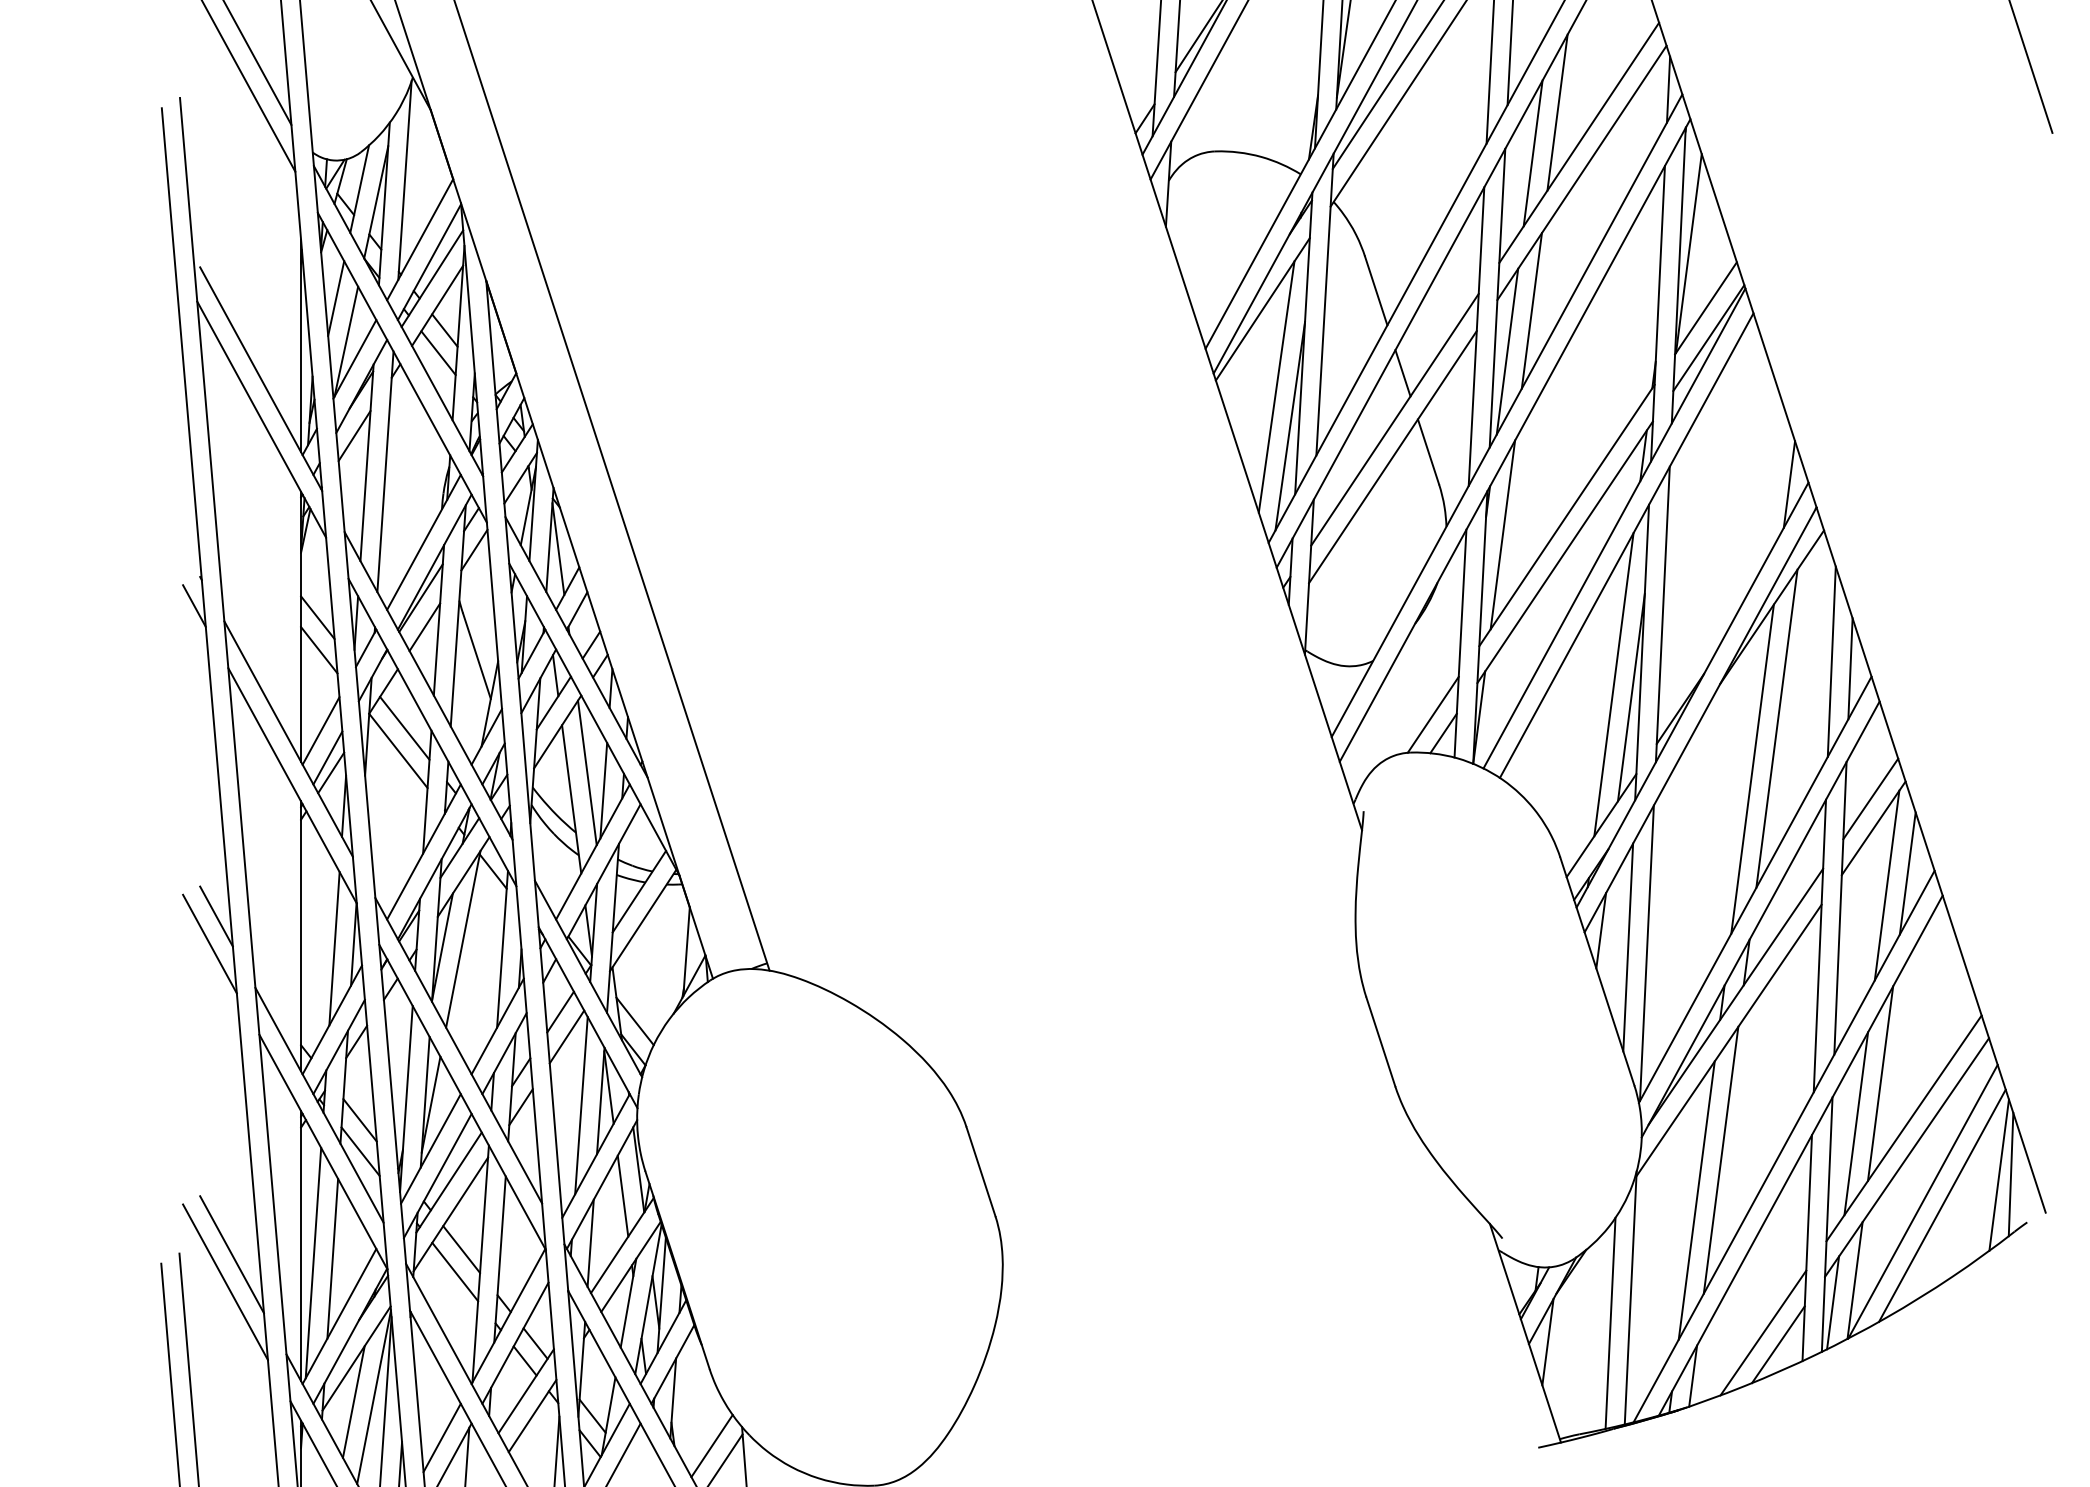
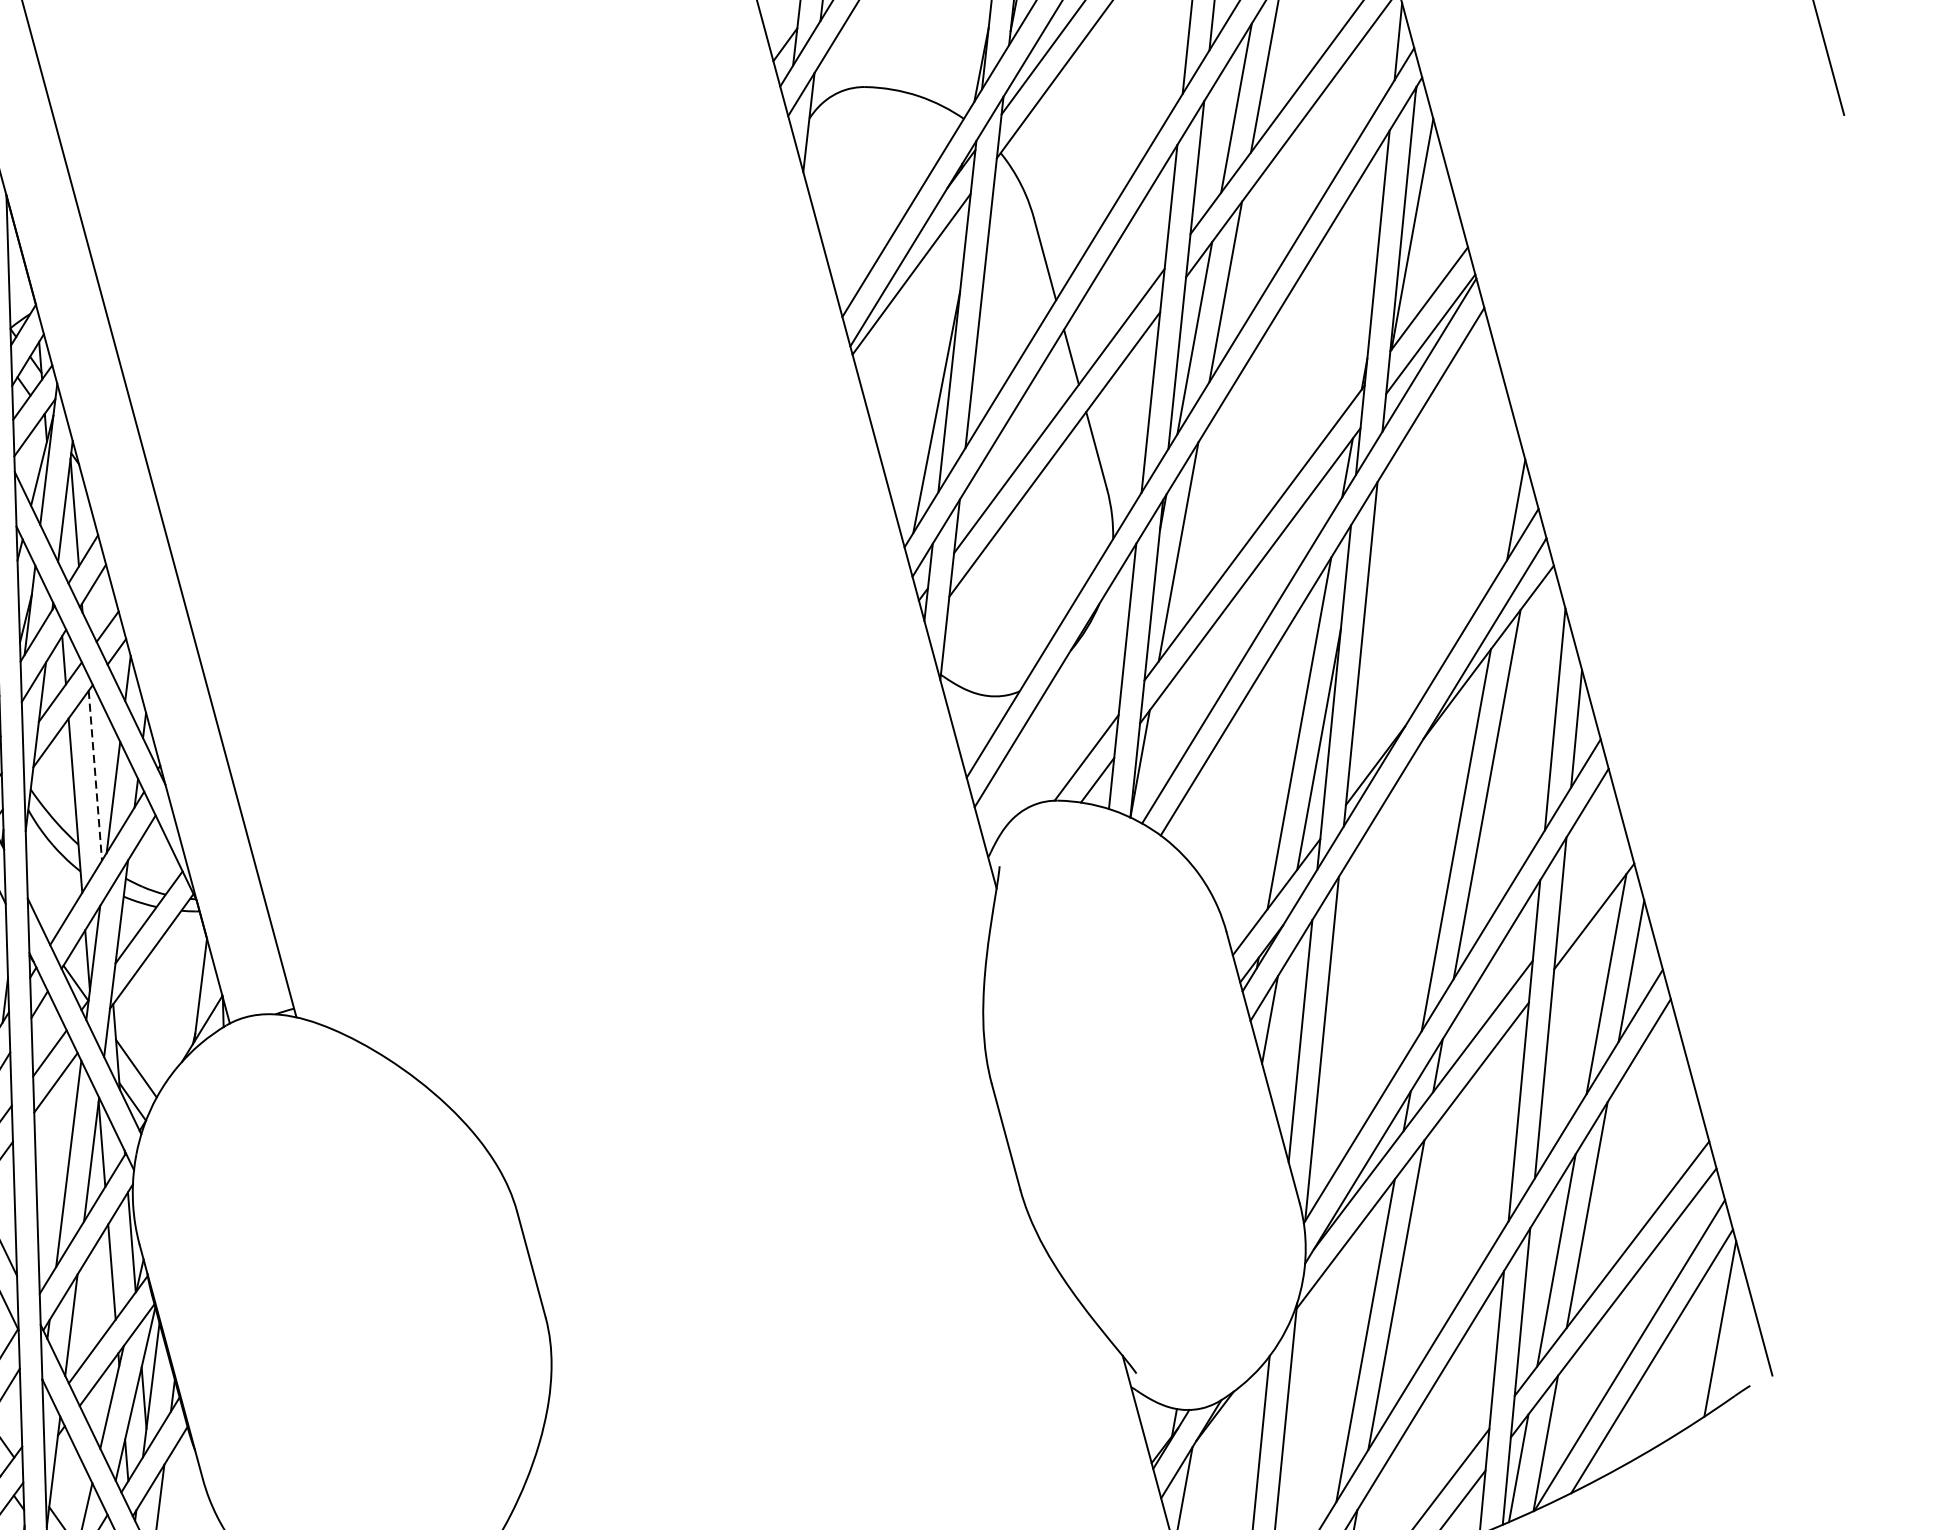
line: (1276, 386) -> (922, 365), removed
line: (587, 772) -> (95, 775), solid -> dashed
line: (1870, 798) -> (1592, 881), removed
line: (2010, 1174) -> (1733, 1328), removed

